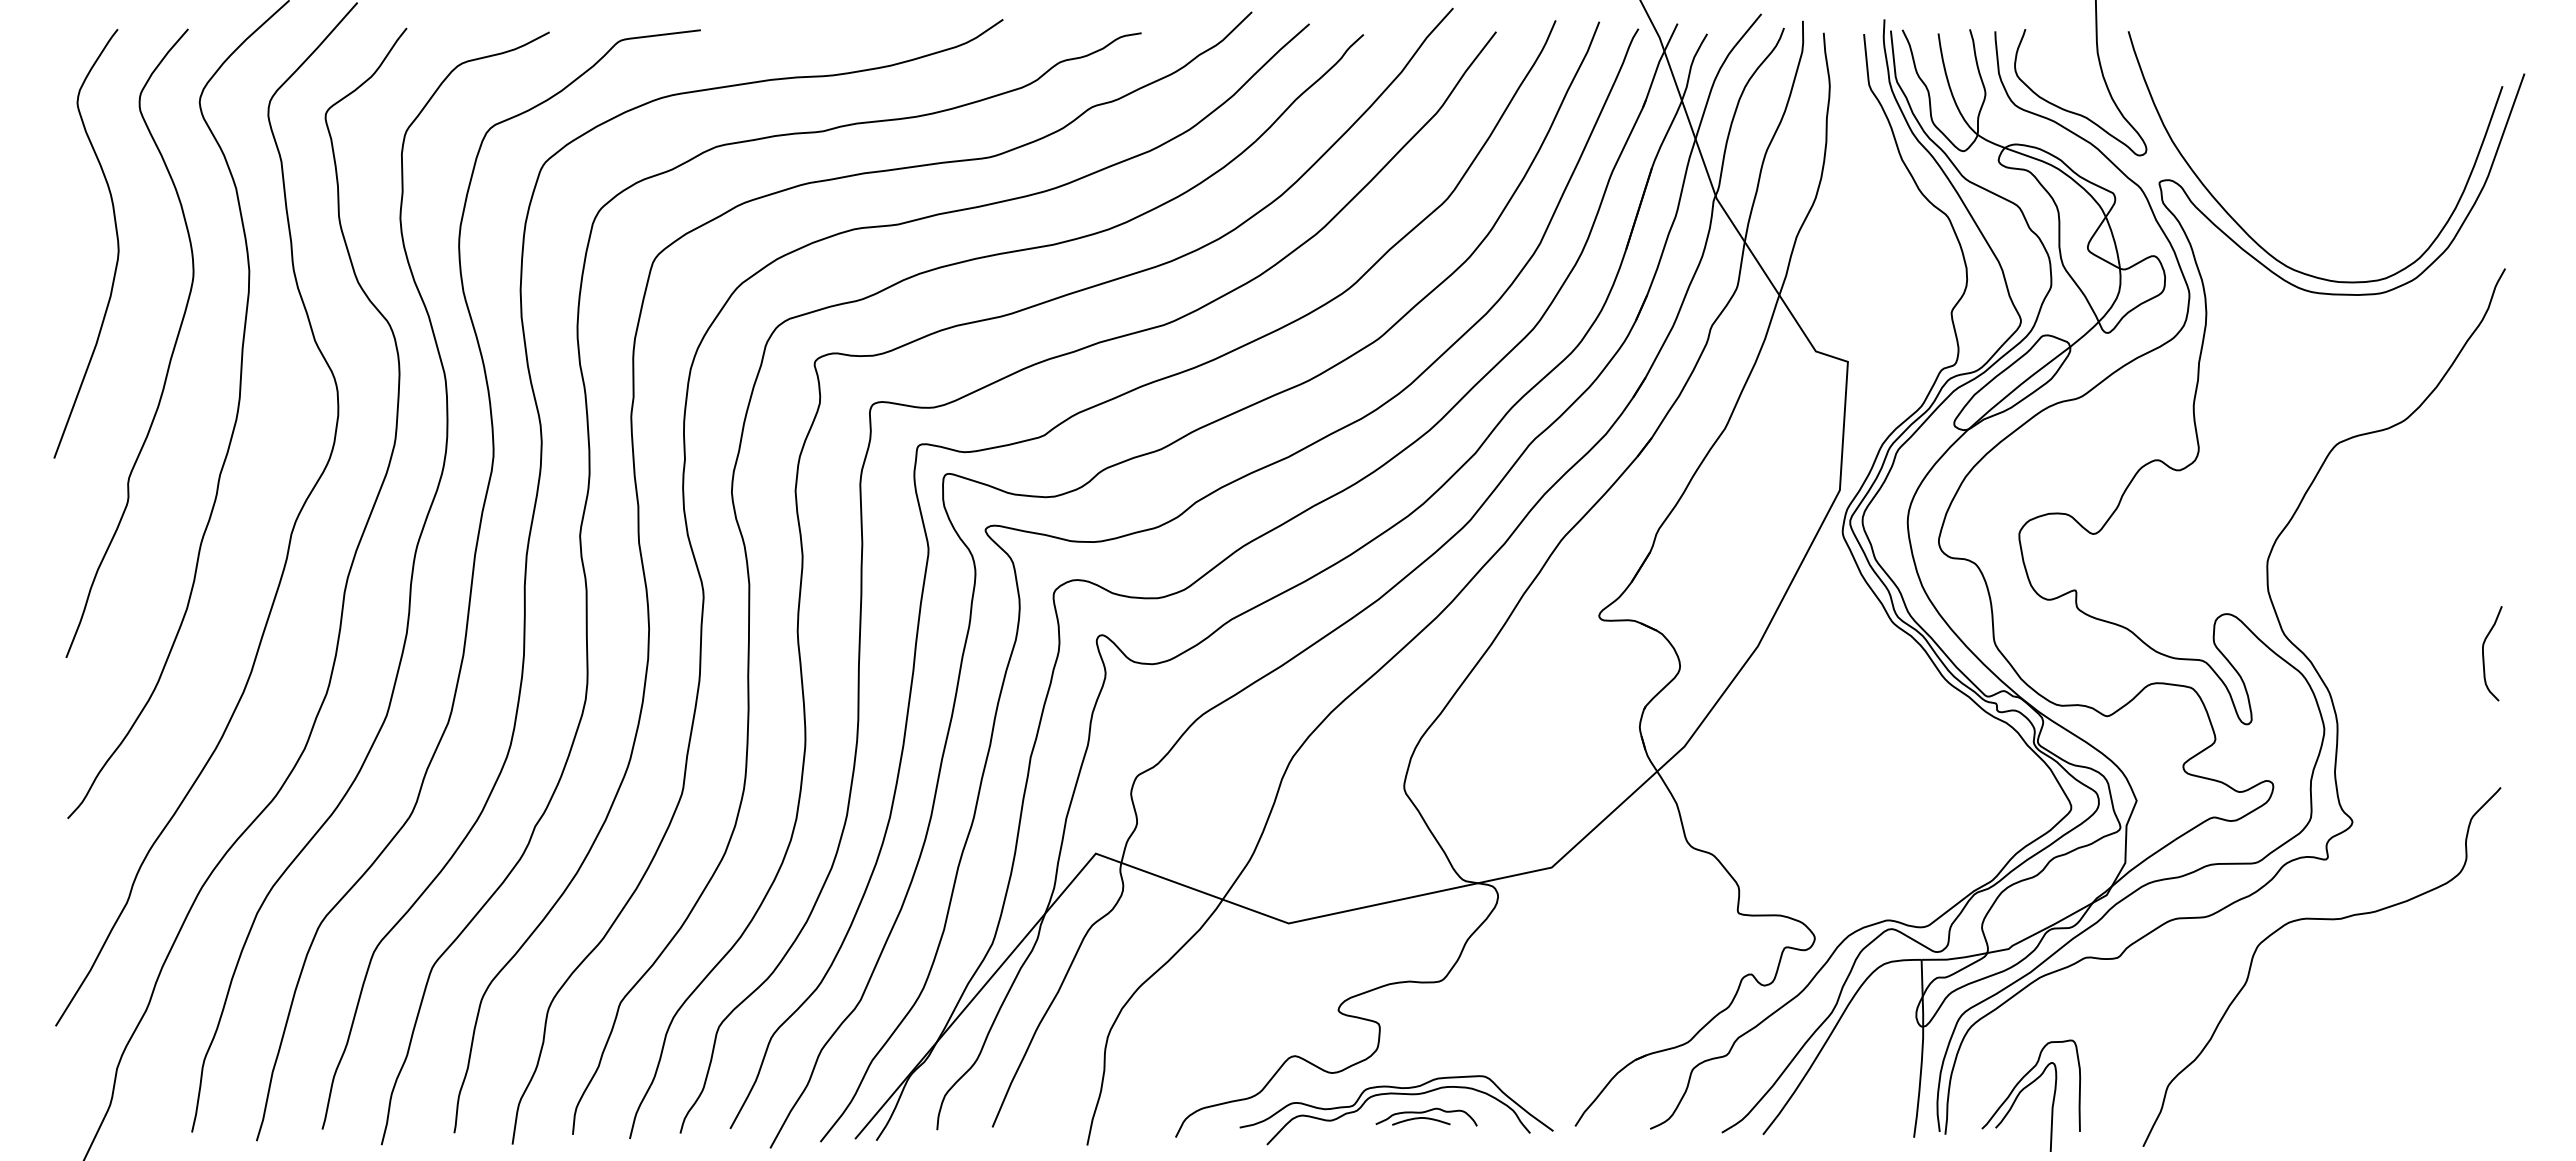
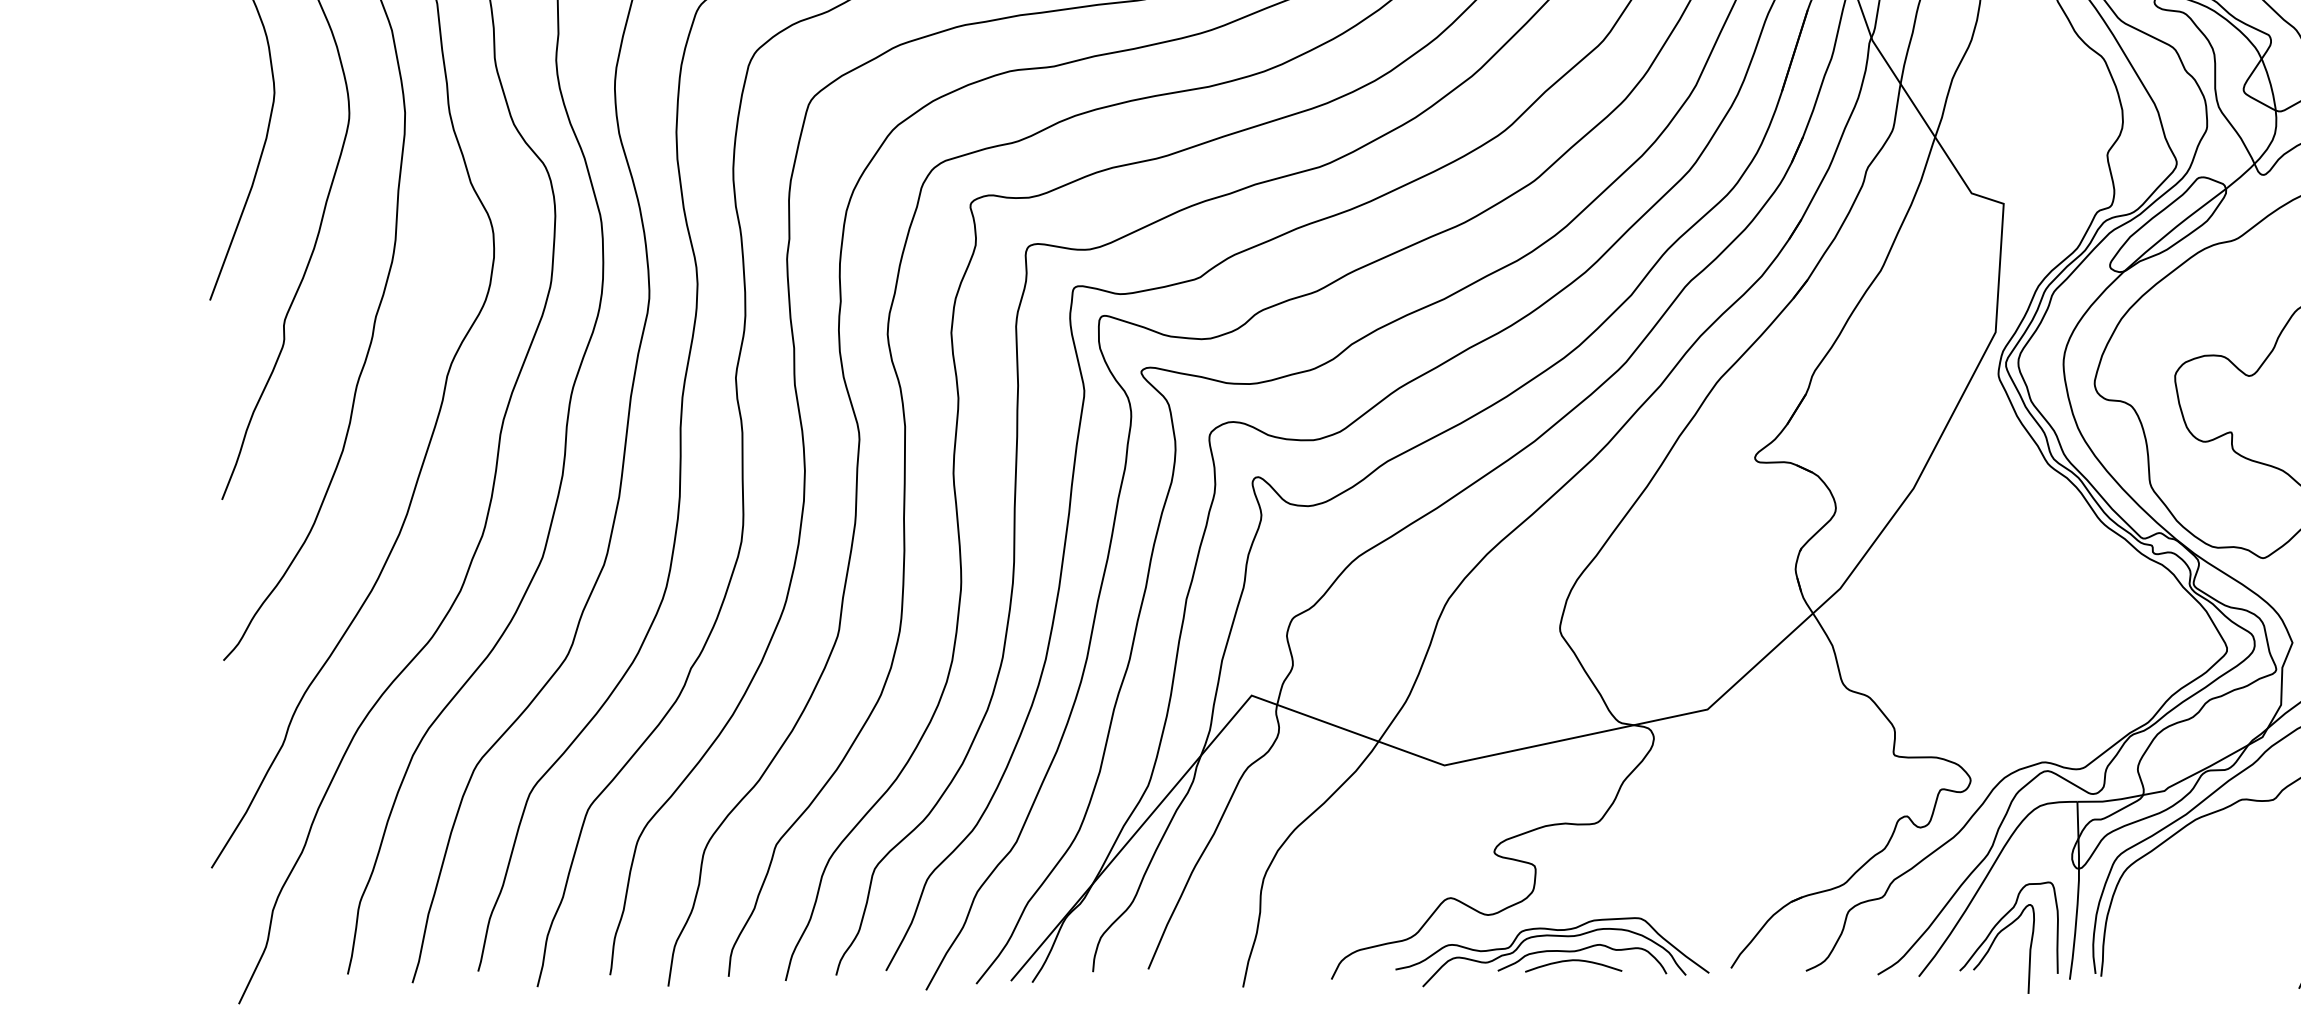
part: (2027, 1087) -> (2005, 929), moved
part: (1426, 1117) -> (1582, 959), size x1.67

